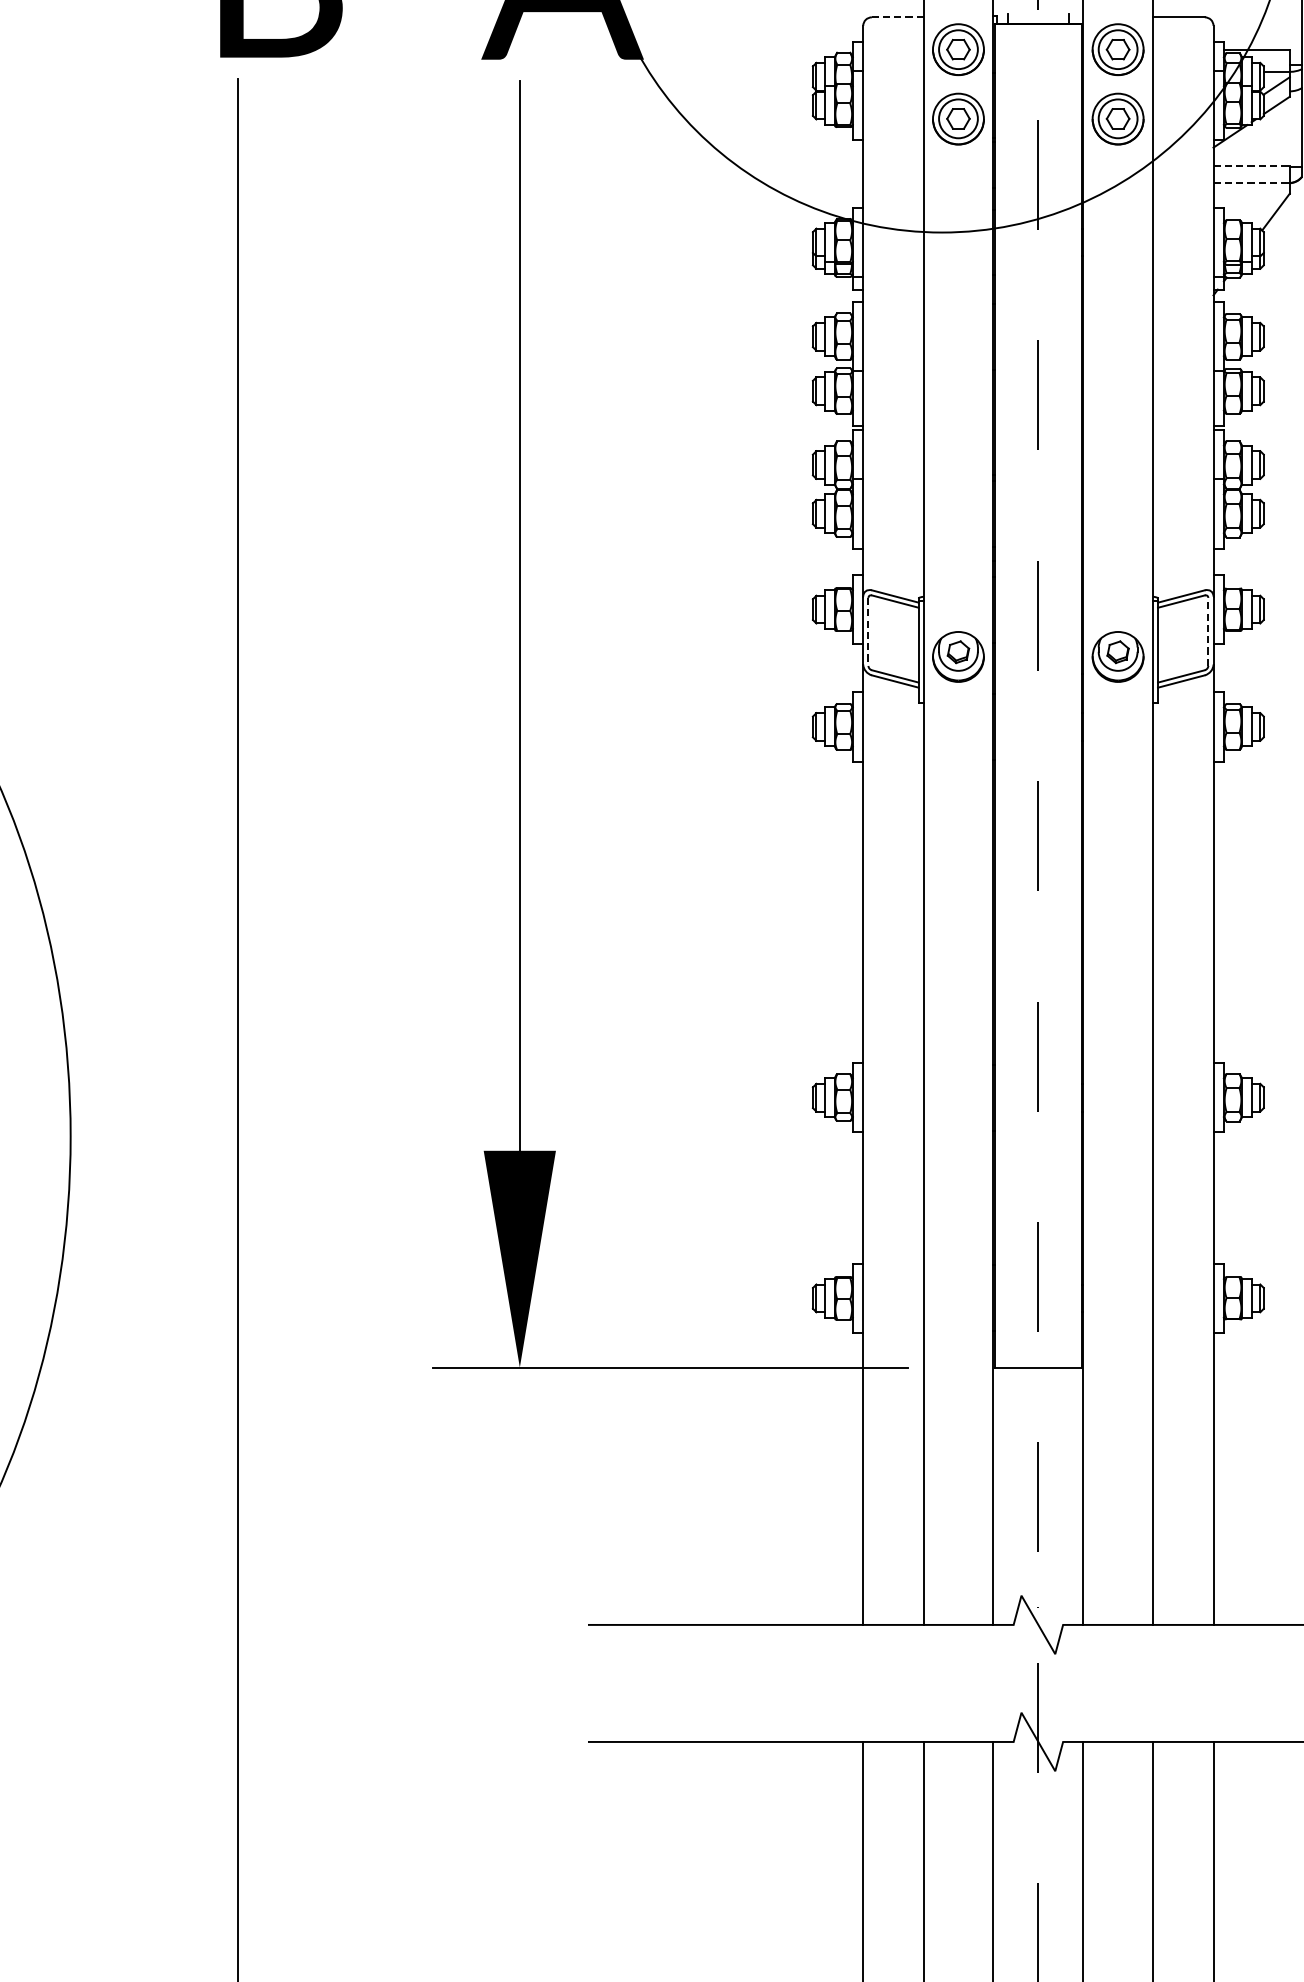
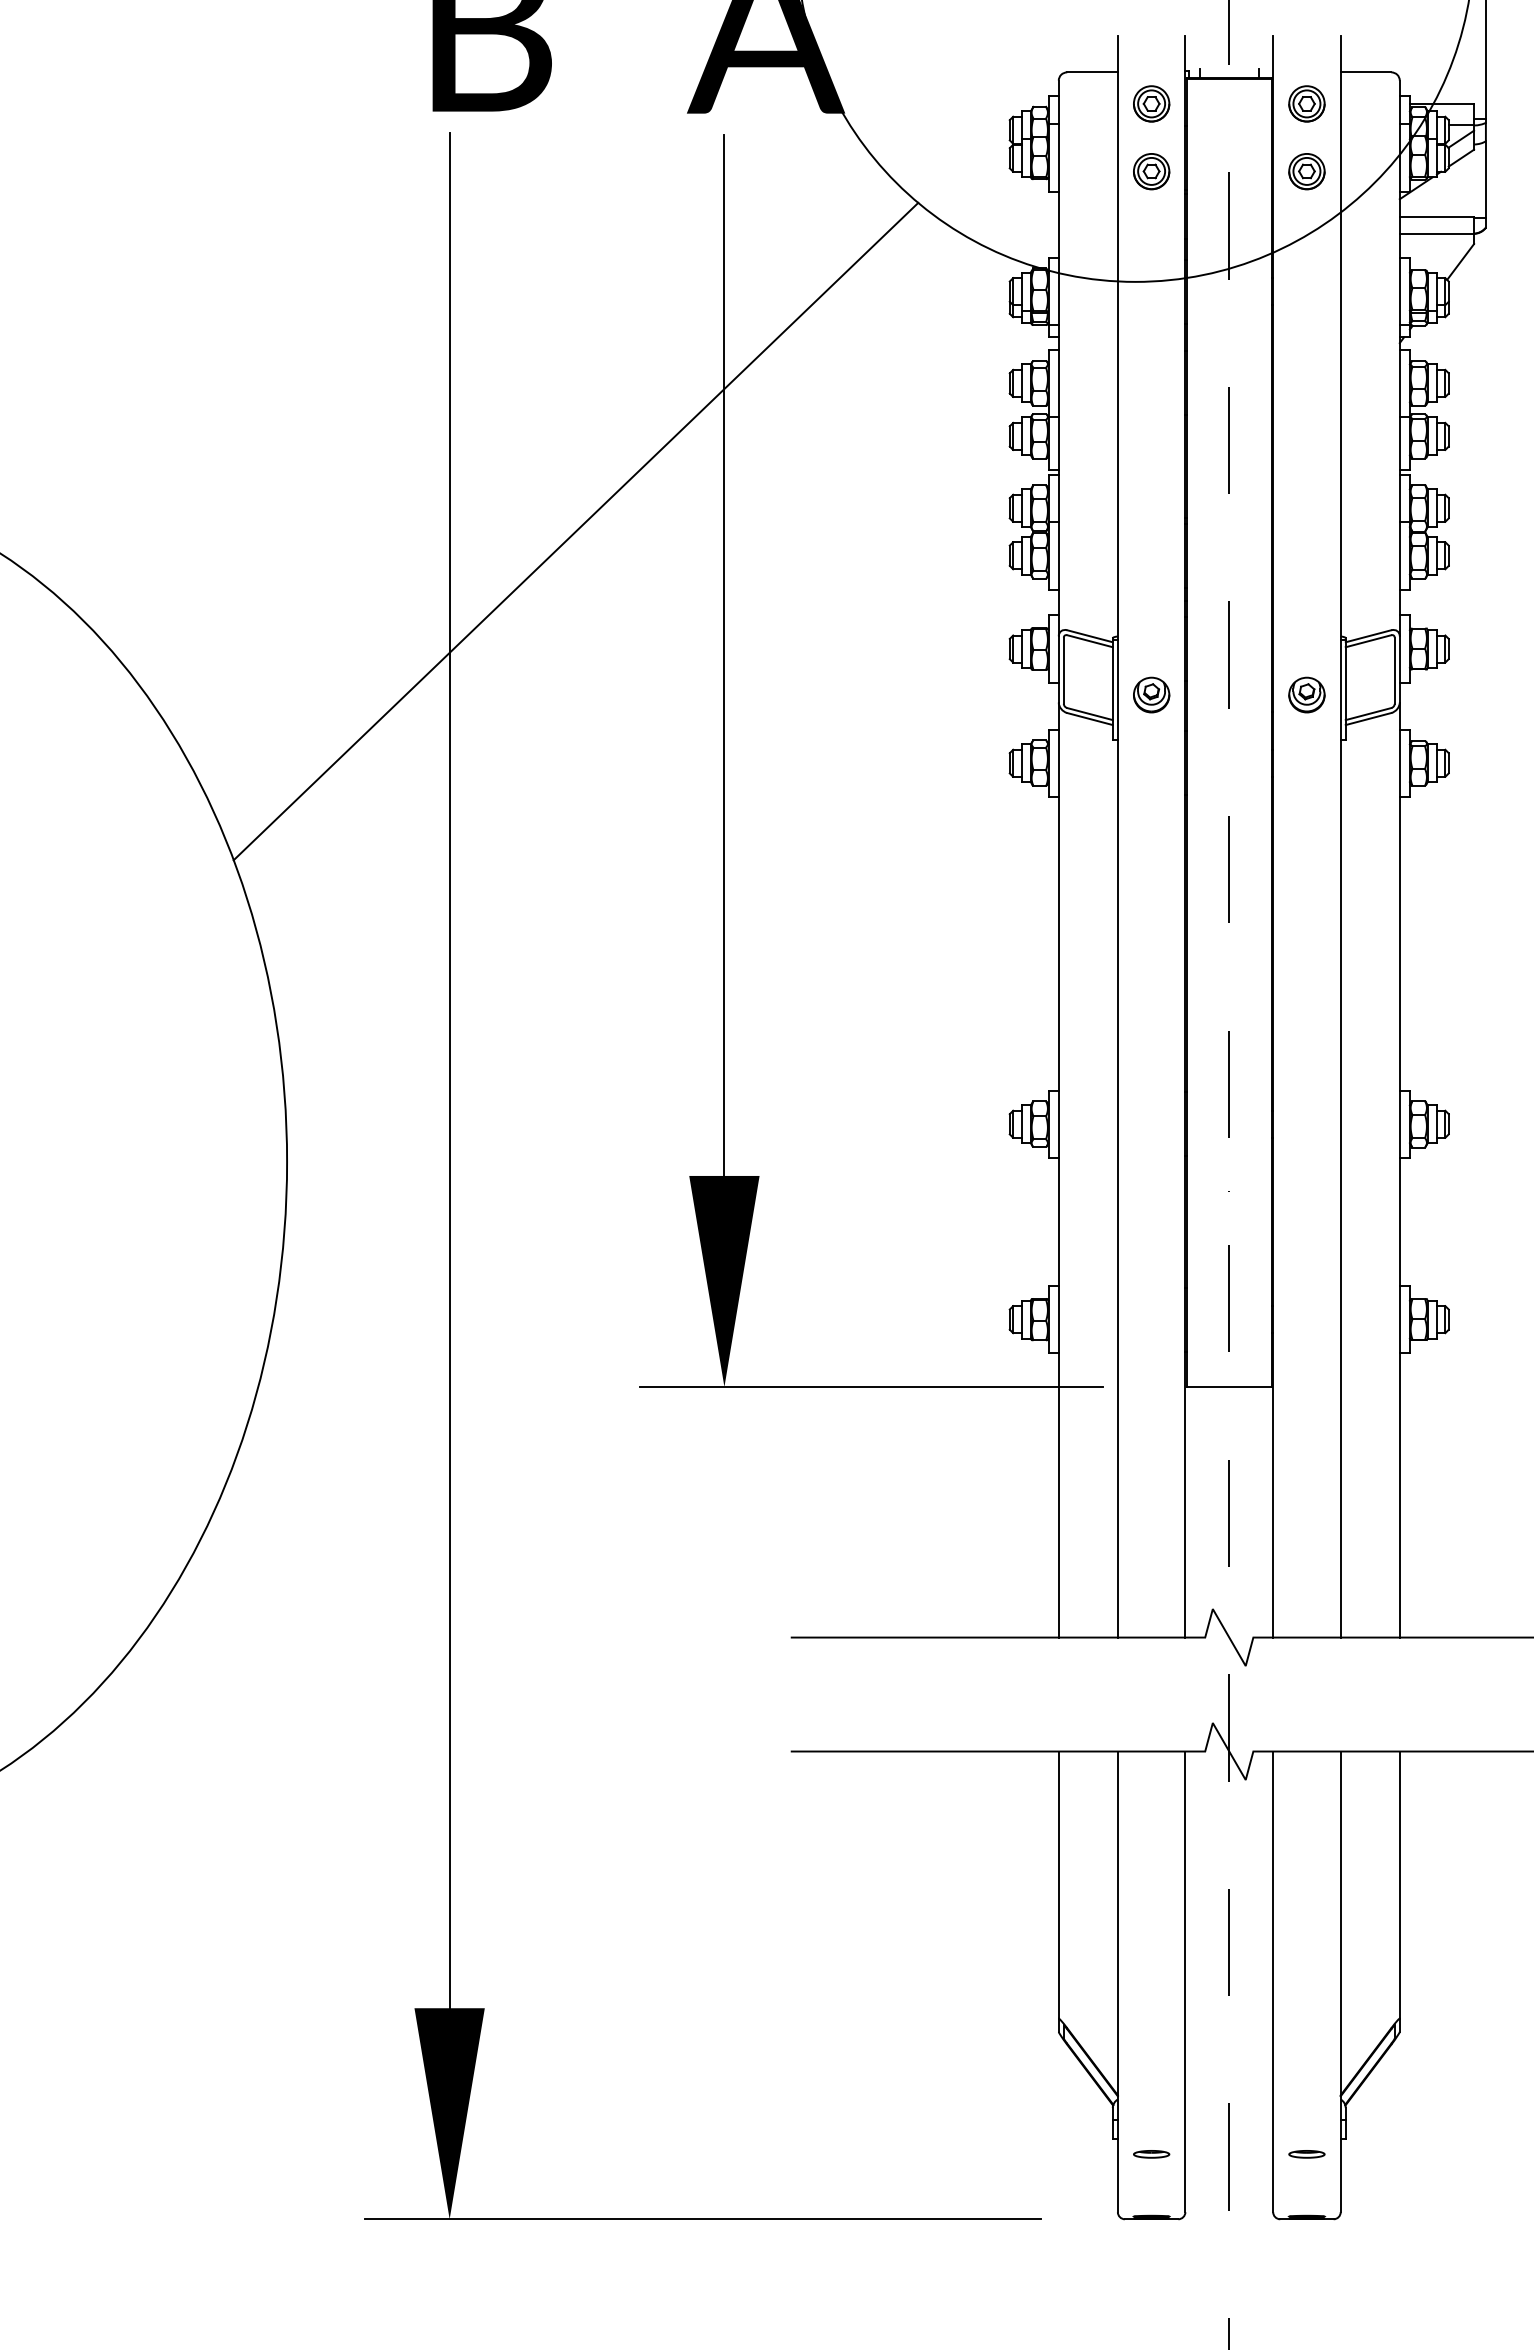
line: (897, 17) -> (1092, 72), dashed -> solid
part: (958, 49) -> (1151, 103), size x0.71
part: (1117, 49) -> (1306, 103), size x0.71
part: (958, 119) -> (1151, 171), size x0.71
part: (1117, 119) -> (1306, 171), size x0.71
line: (1252, 165) -> (1437, 216), dashed -> solid
line: (1252, 182) -> (1437, 233), dashed -> solid
line: (366, 488) -> (575, 531), added
line: (1208, 631) -> (1394, 670), dashed -> solid
line: (868, 632) -> (1063, 671), dashed -> solid
part: (958, 656) -> (1151, 694), size x0.71
part: (1117, 656) -> (1306, 694), size x0.71

